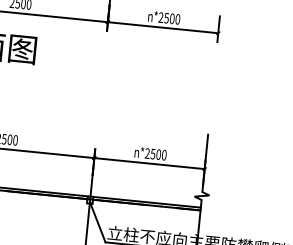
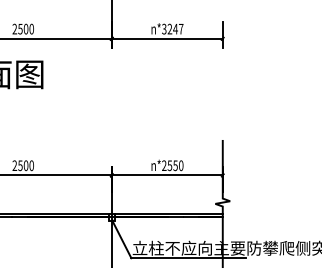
text: (169, 17) -> (172, 28), n*2500 -> n*3247
text: (158, 154) -> (175, 165), n*2500 -> n*2550

